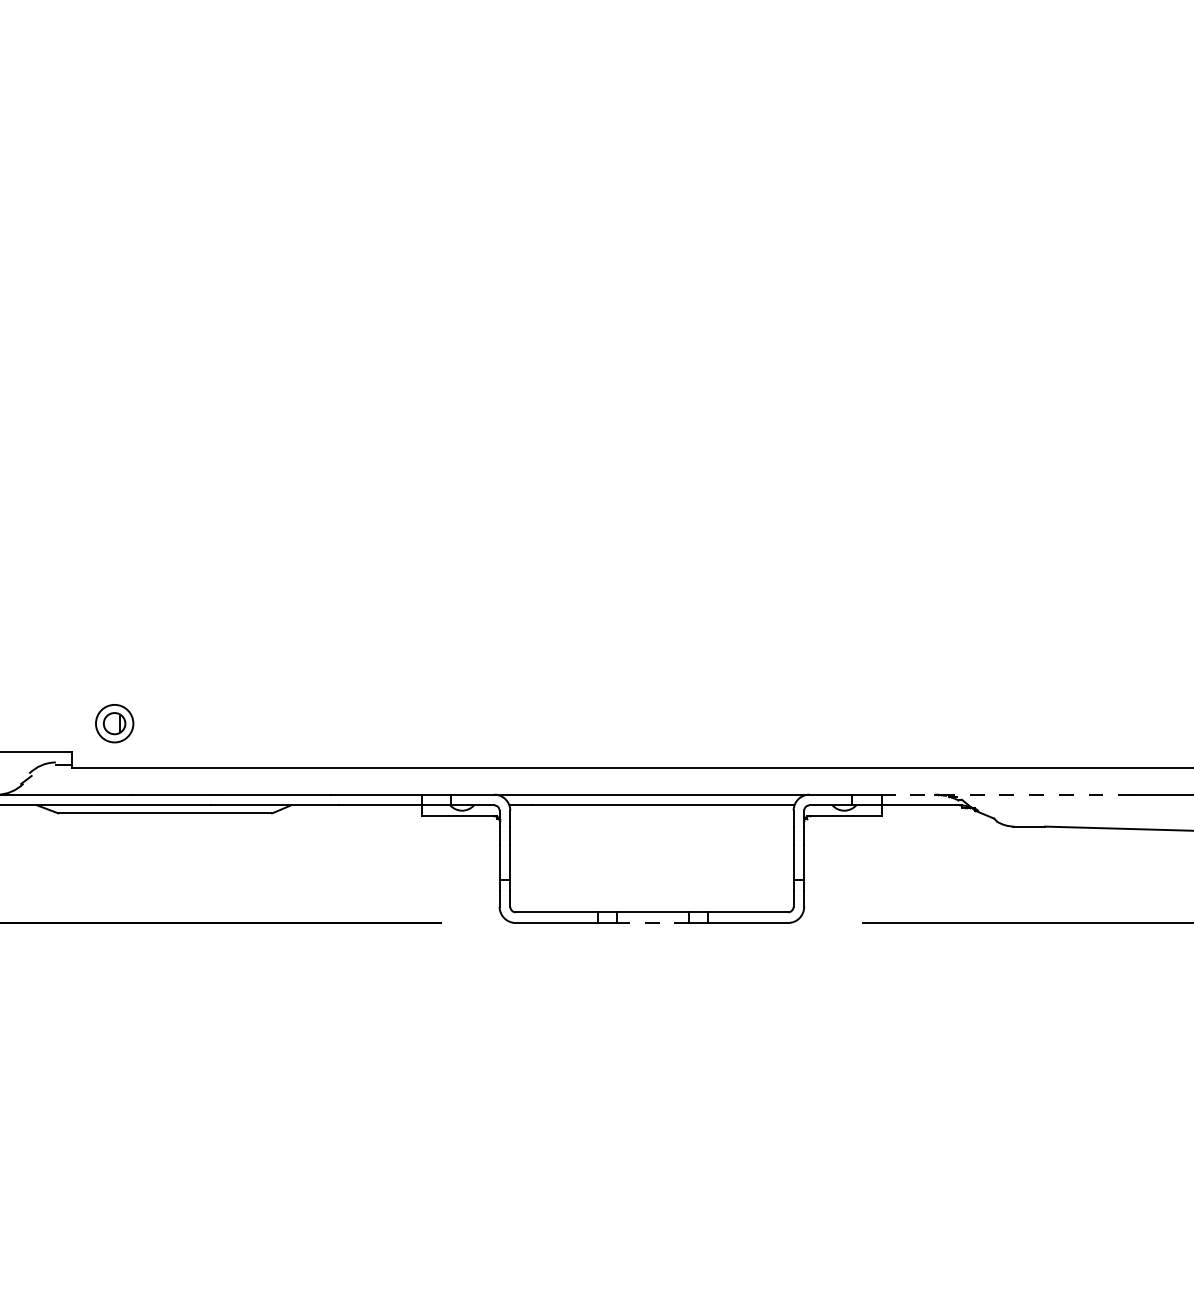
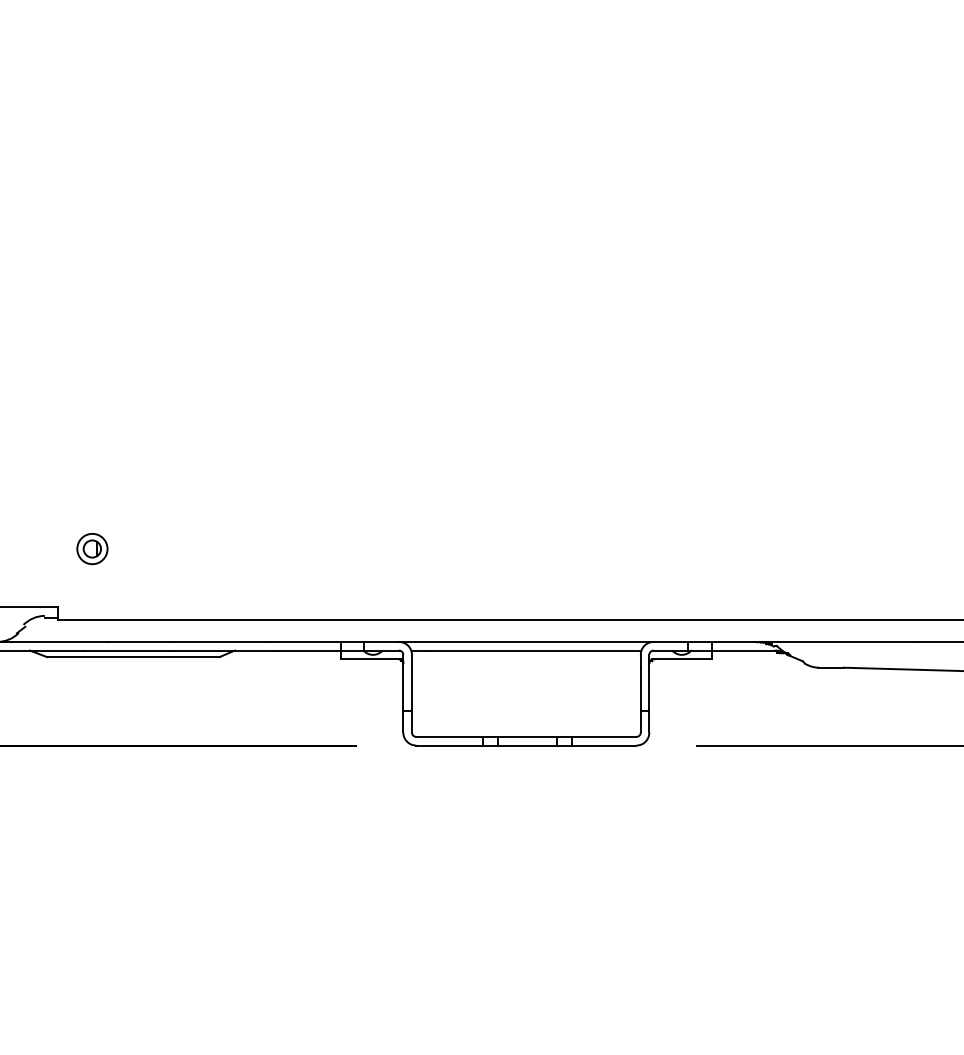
part: (114, 723) -> (92, 548), moved
line: (1007, 794) -> (813, 641), dashed -> solid
line: (652, 922) -> (526, 745), dashed -> solid

